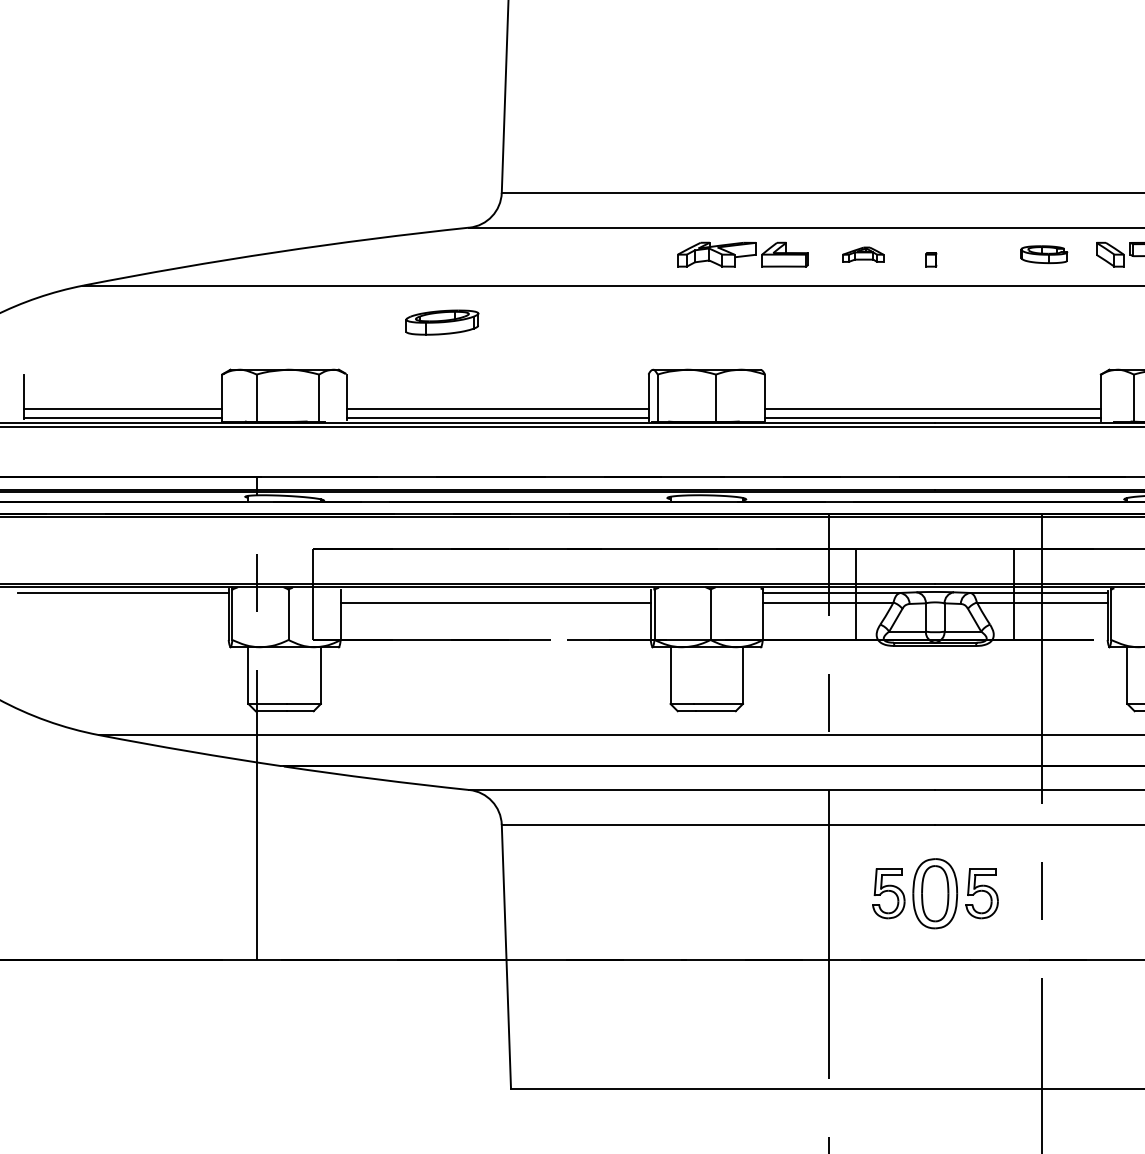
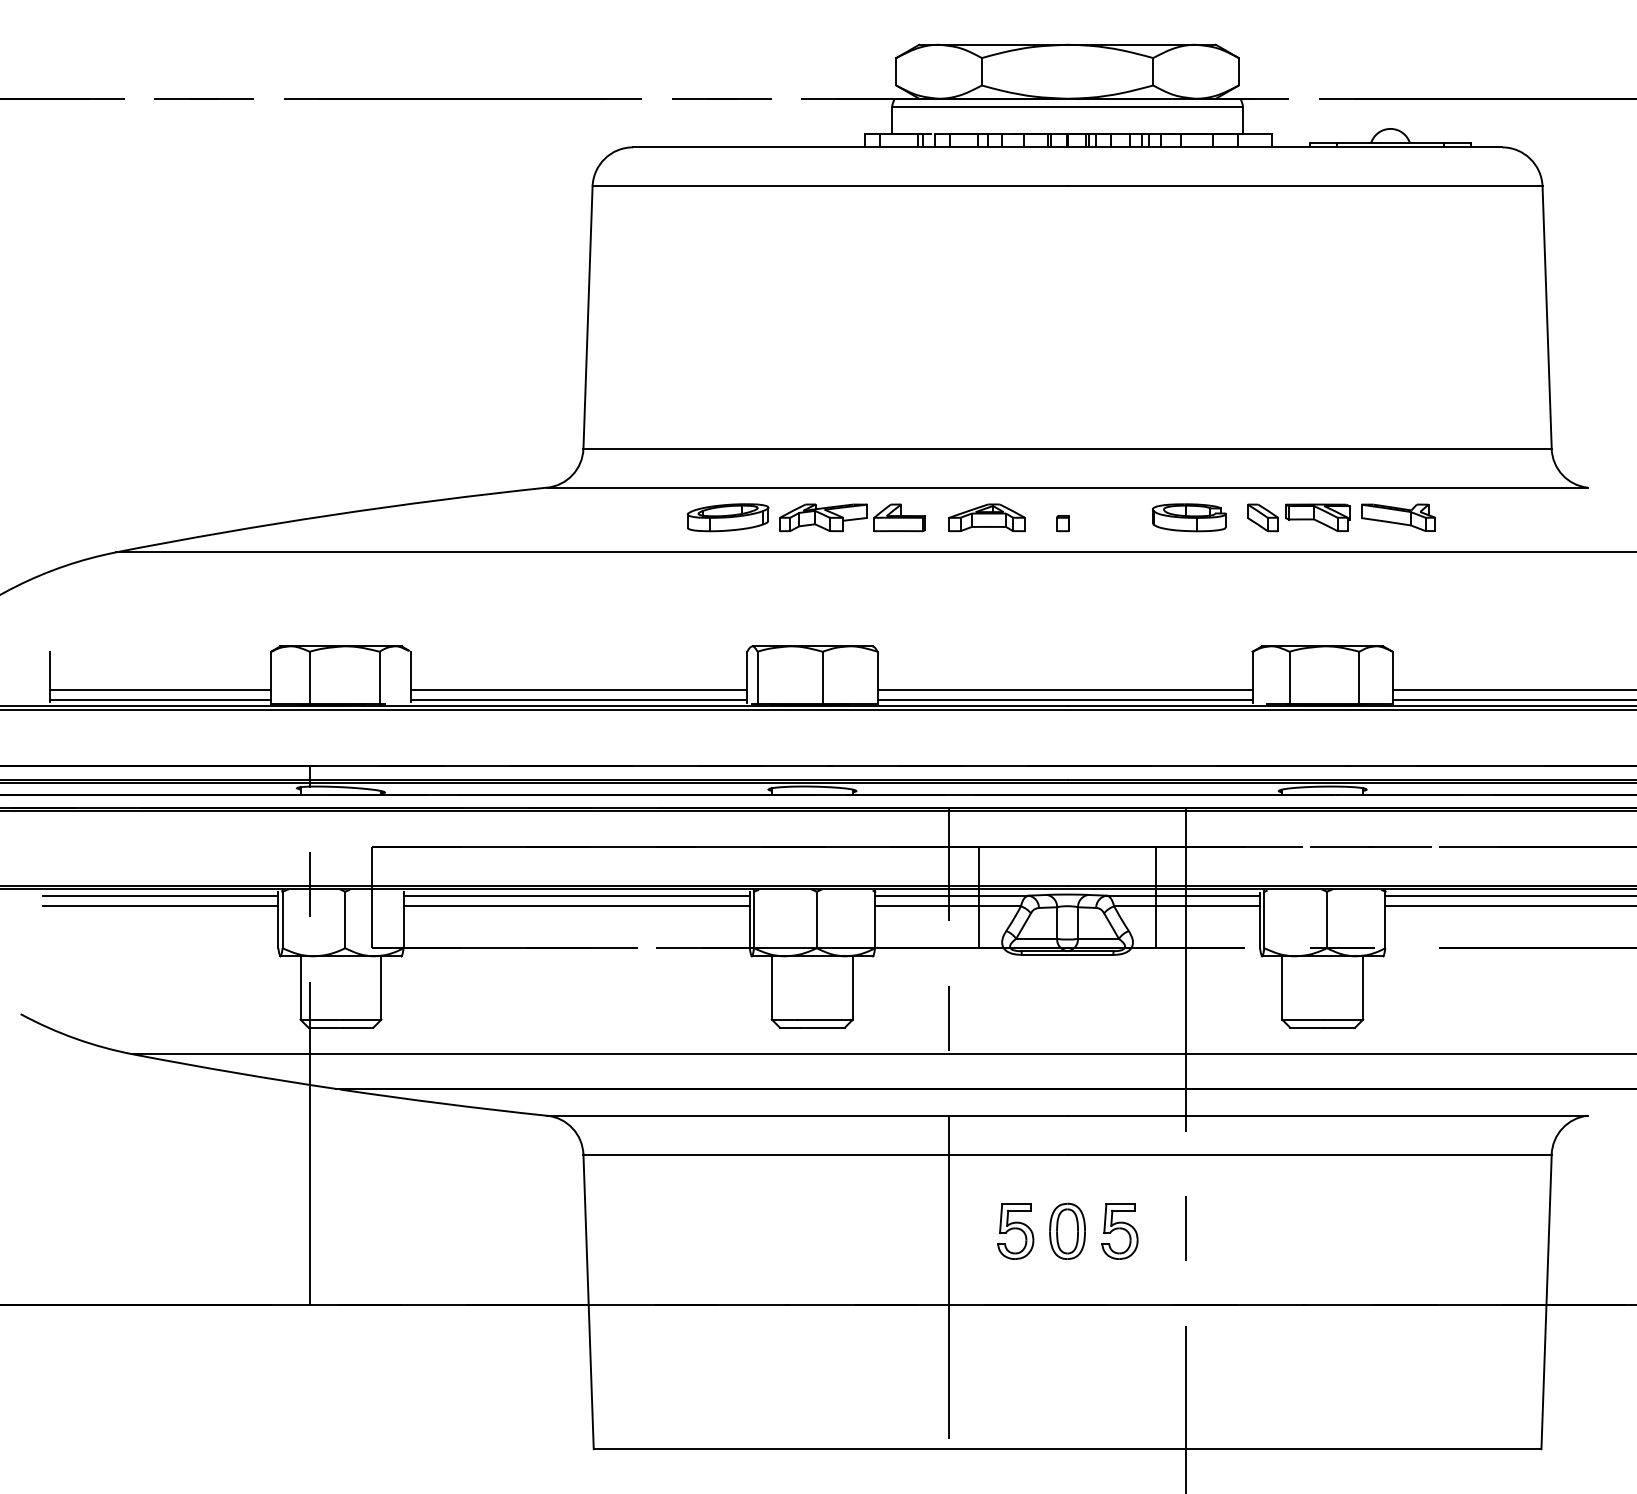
part: (862, 254) -> (986, 517), size x1.67
part: (1044, 254) -> (1189, 517), size x1.43
part: (441, 322) -> (727, 517), moved
line: (495, 592) -> (576, 895), added
line: (123, 602) -> (160, 906), added
part: (935, 892) -> (1067, 1230), size x0.71

